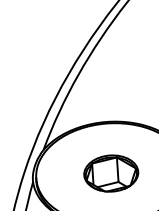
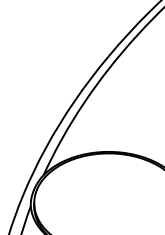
part: (111, 173) -> (109, 203), removed

